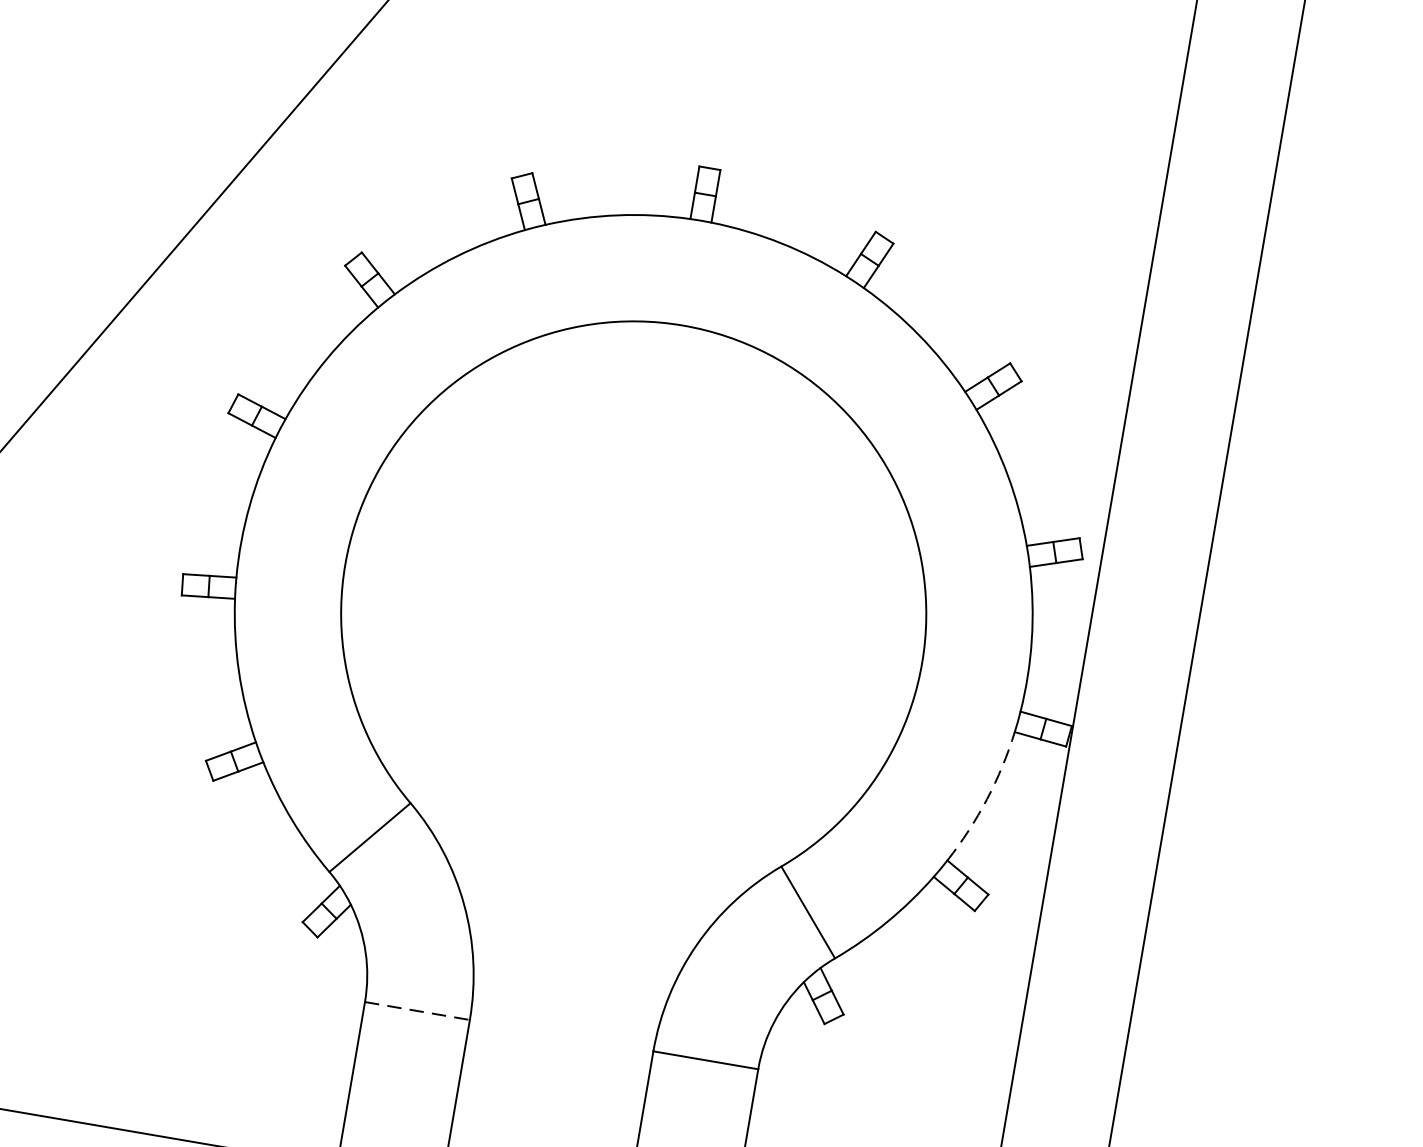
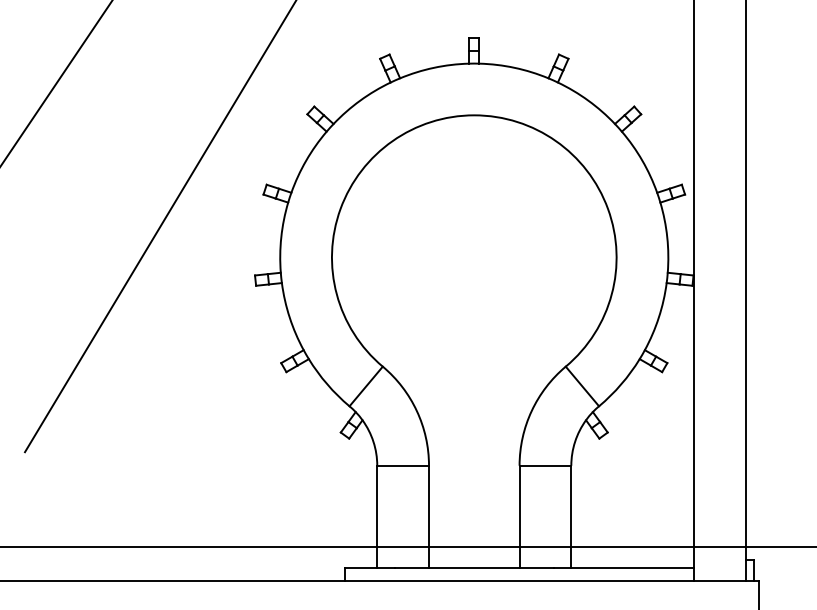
arc: (986, 799) -> (658, 317), dashed -> solid
line: (418, 1010) -> (403, 465), dashed -> solid

